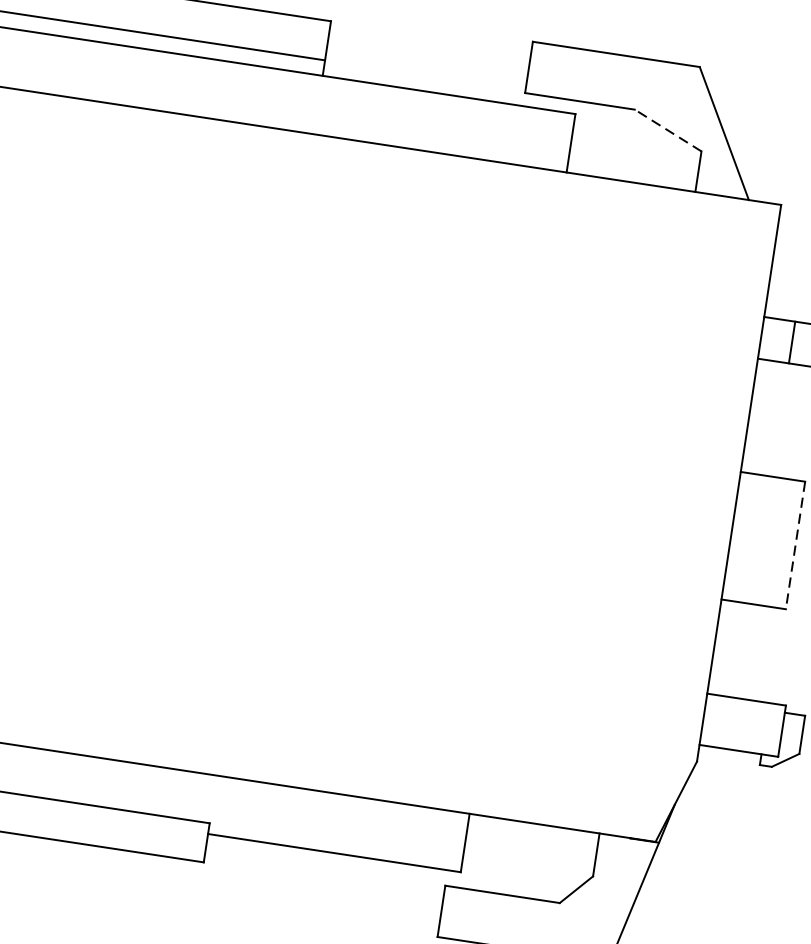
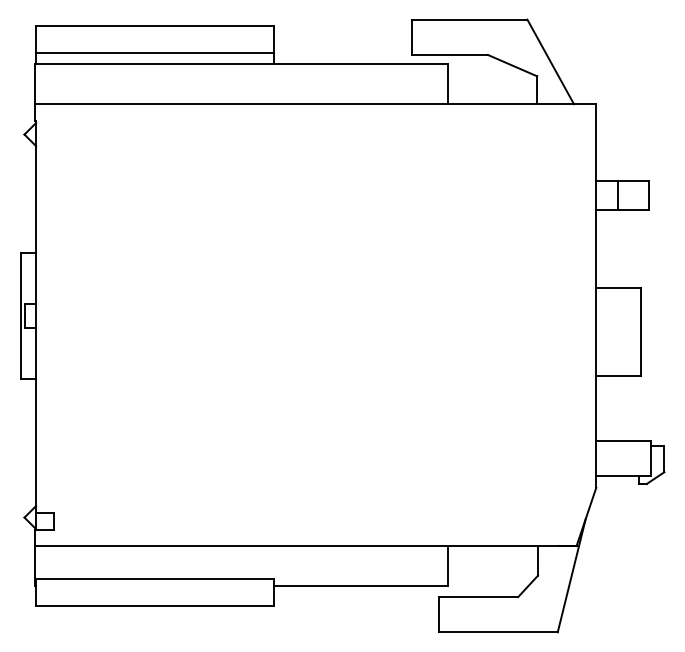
line: (668, 130) -> (512, 65), dashed -> solid
line: (795, 545) -> (640, 332), dashed -> solid

